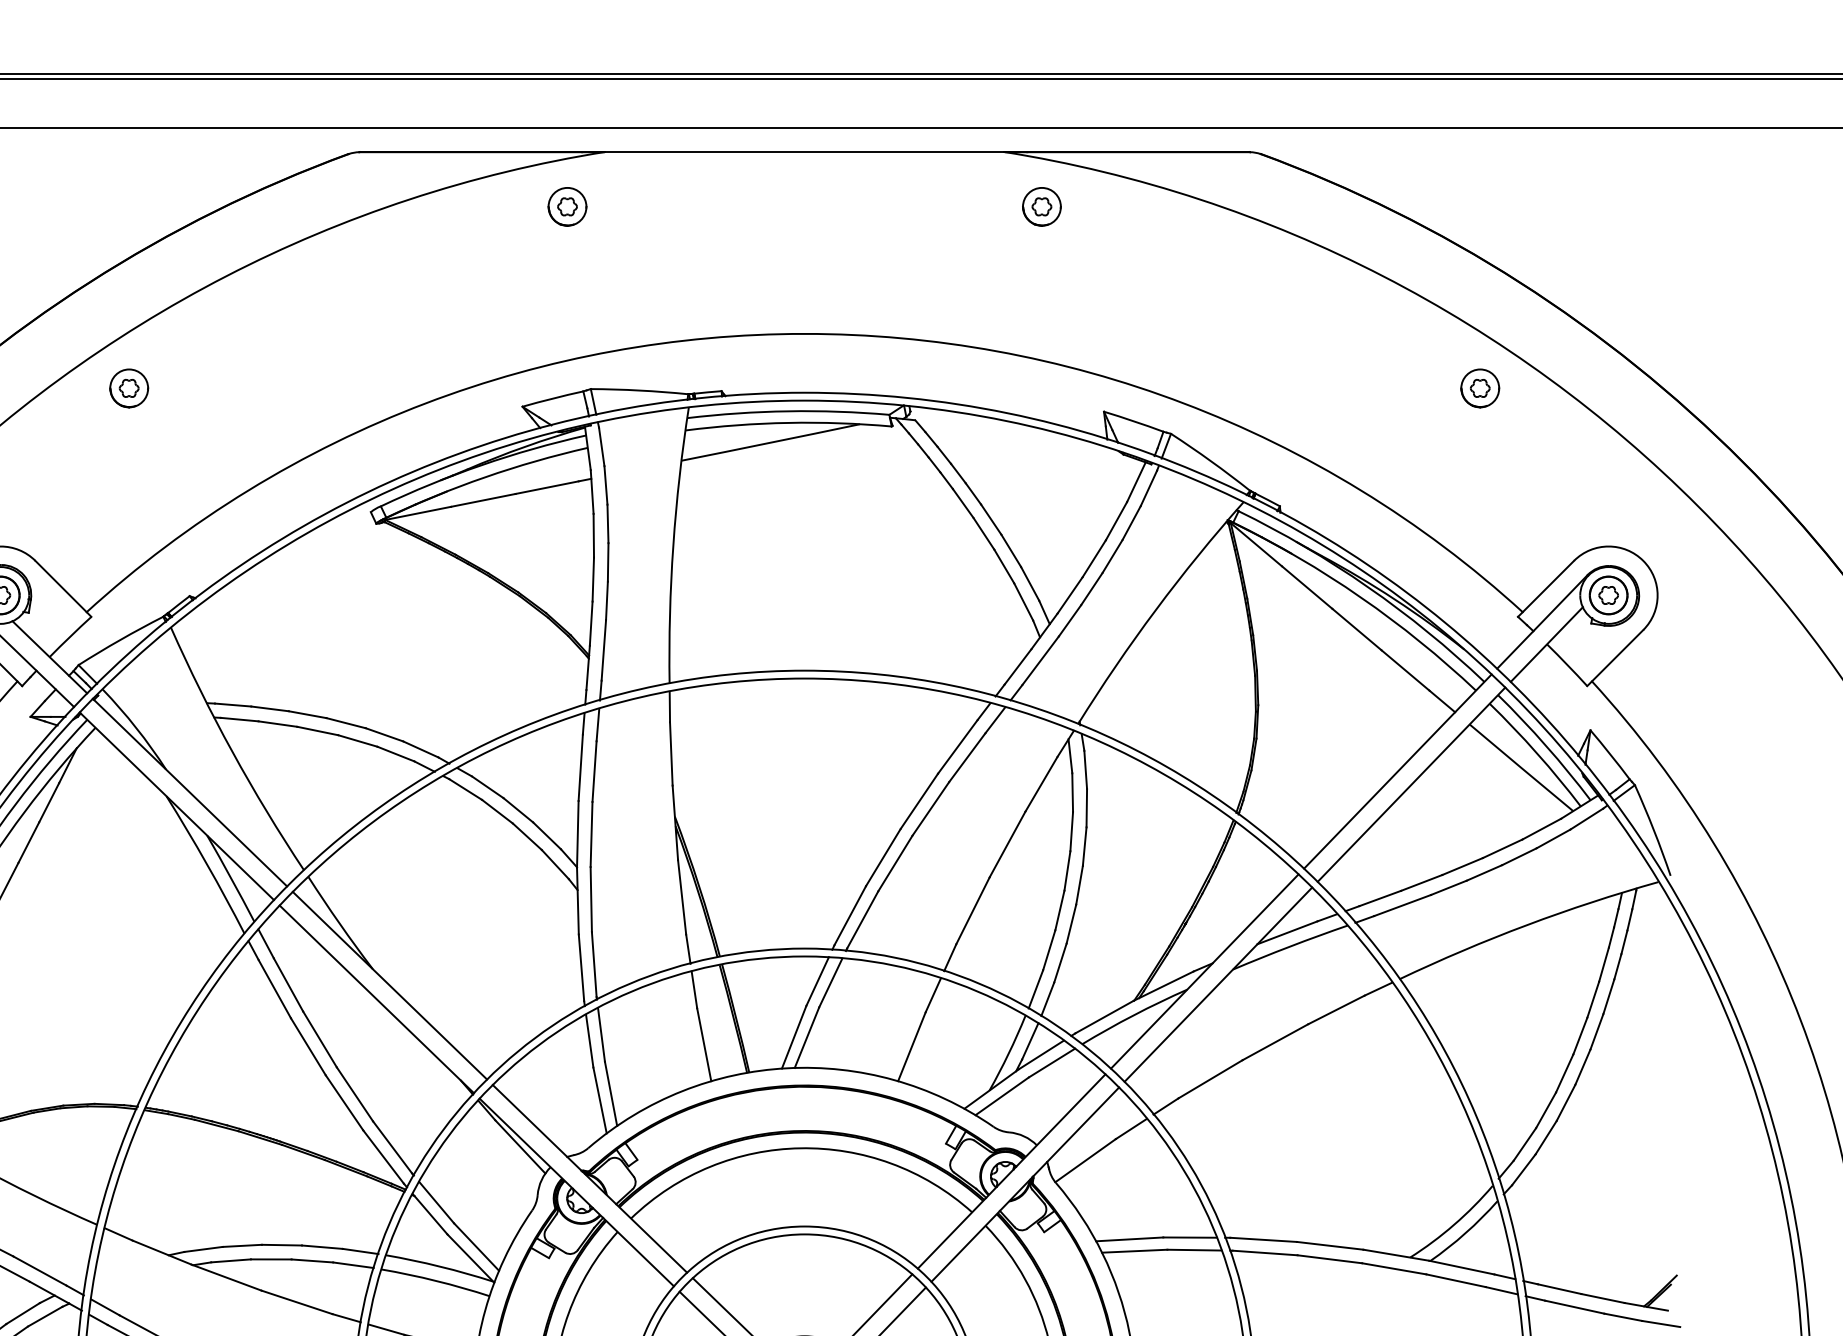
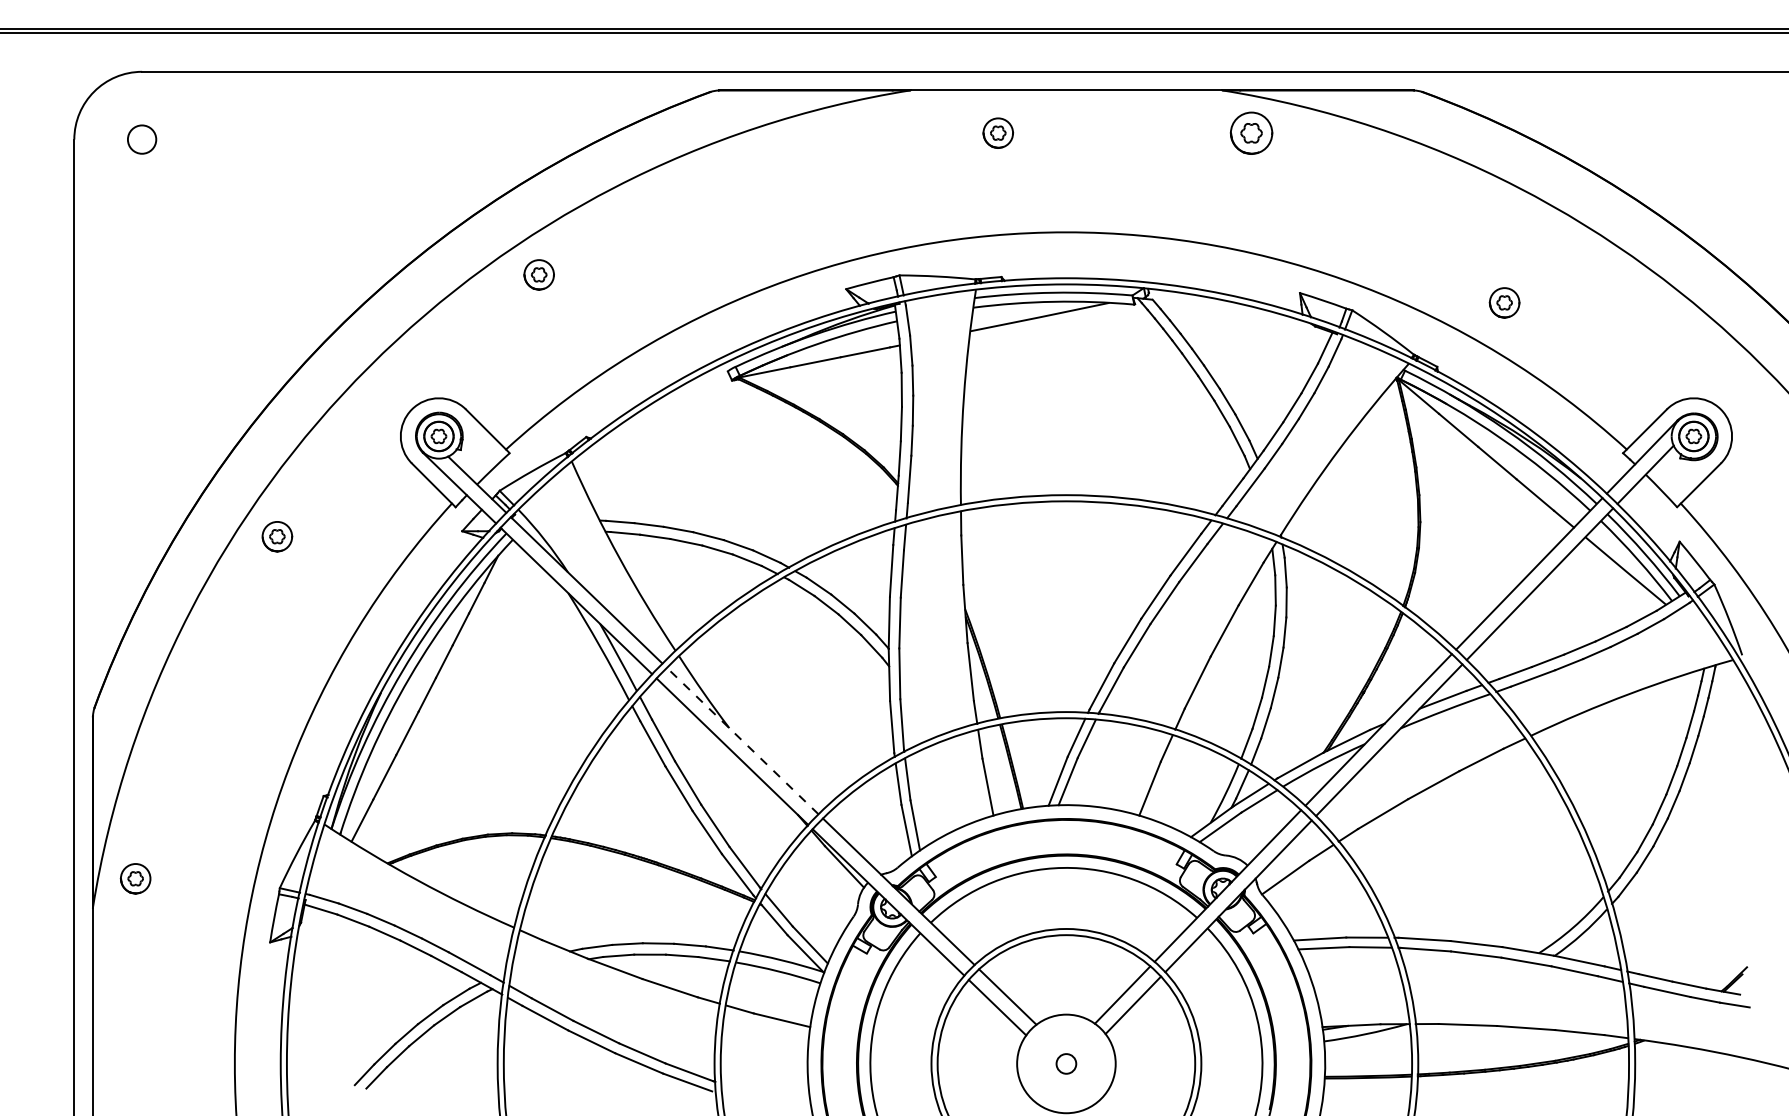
part: (566, 205) -> (997, 132), moved
part: (1041, 205) -> (1251, 132), size x1.4
part: (1480, 387) -> (1504, 302), moved
line: (389, 985) -> (742, 740), solid -> dashed

